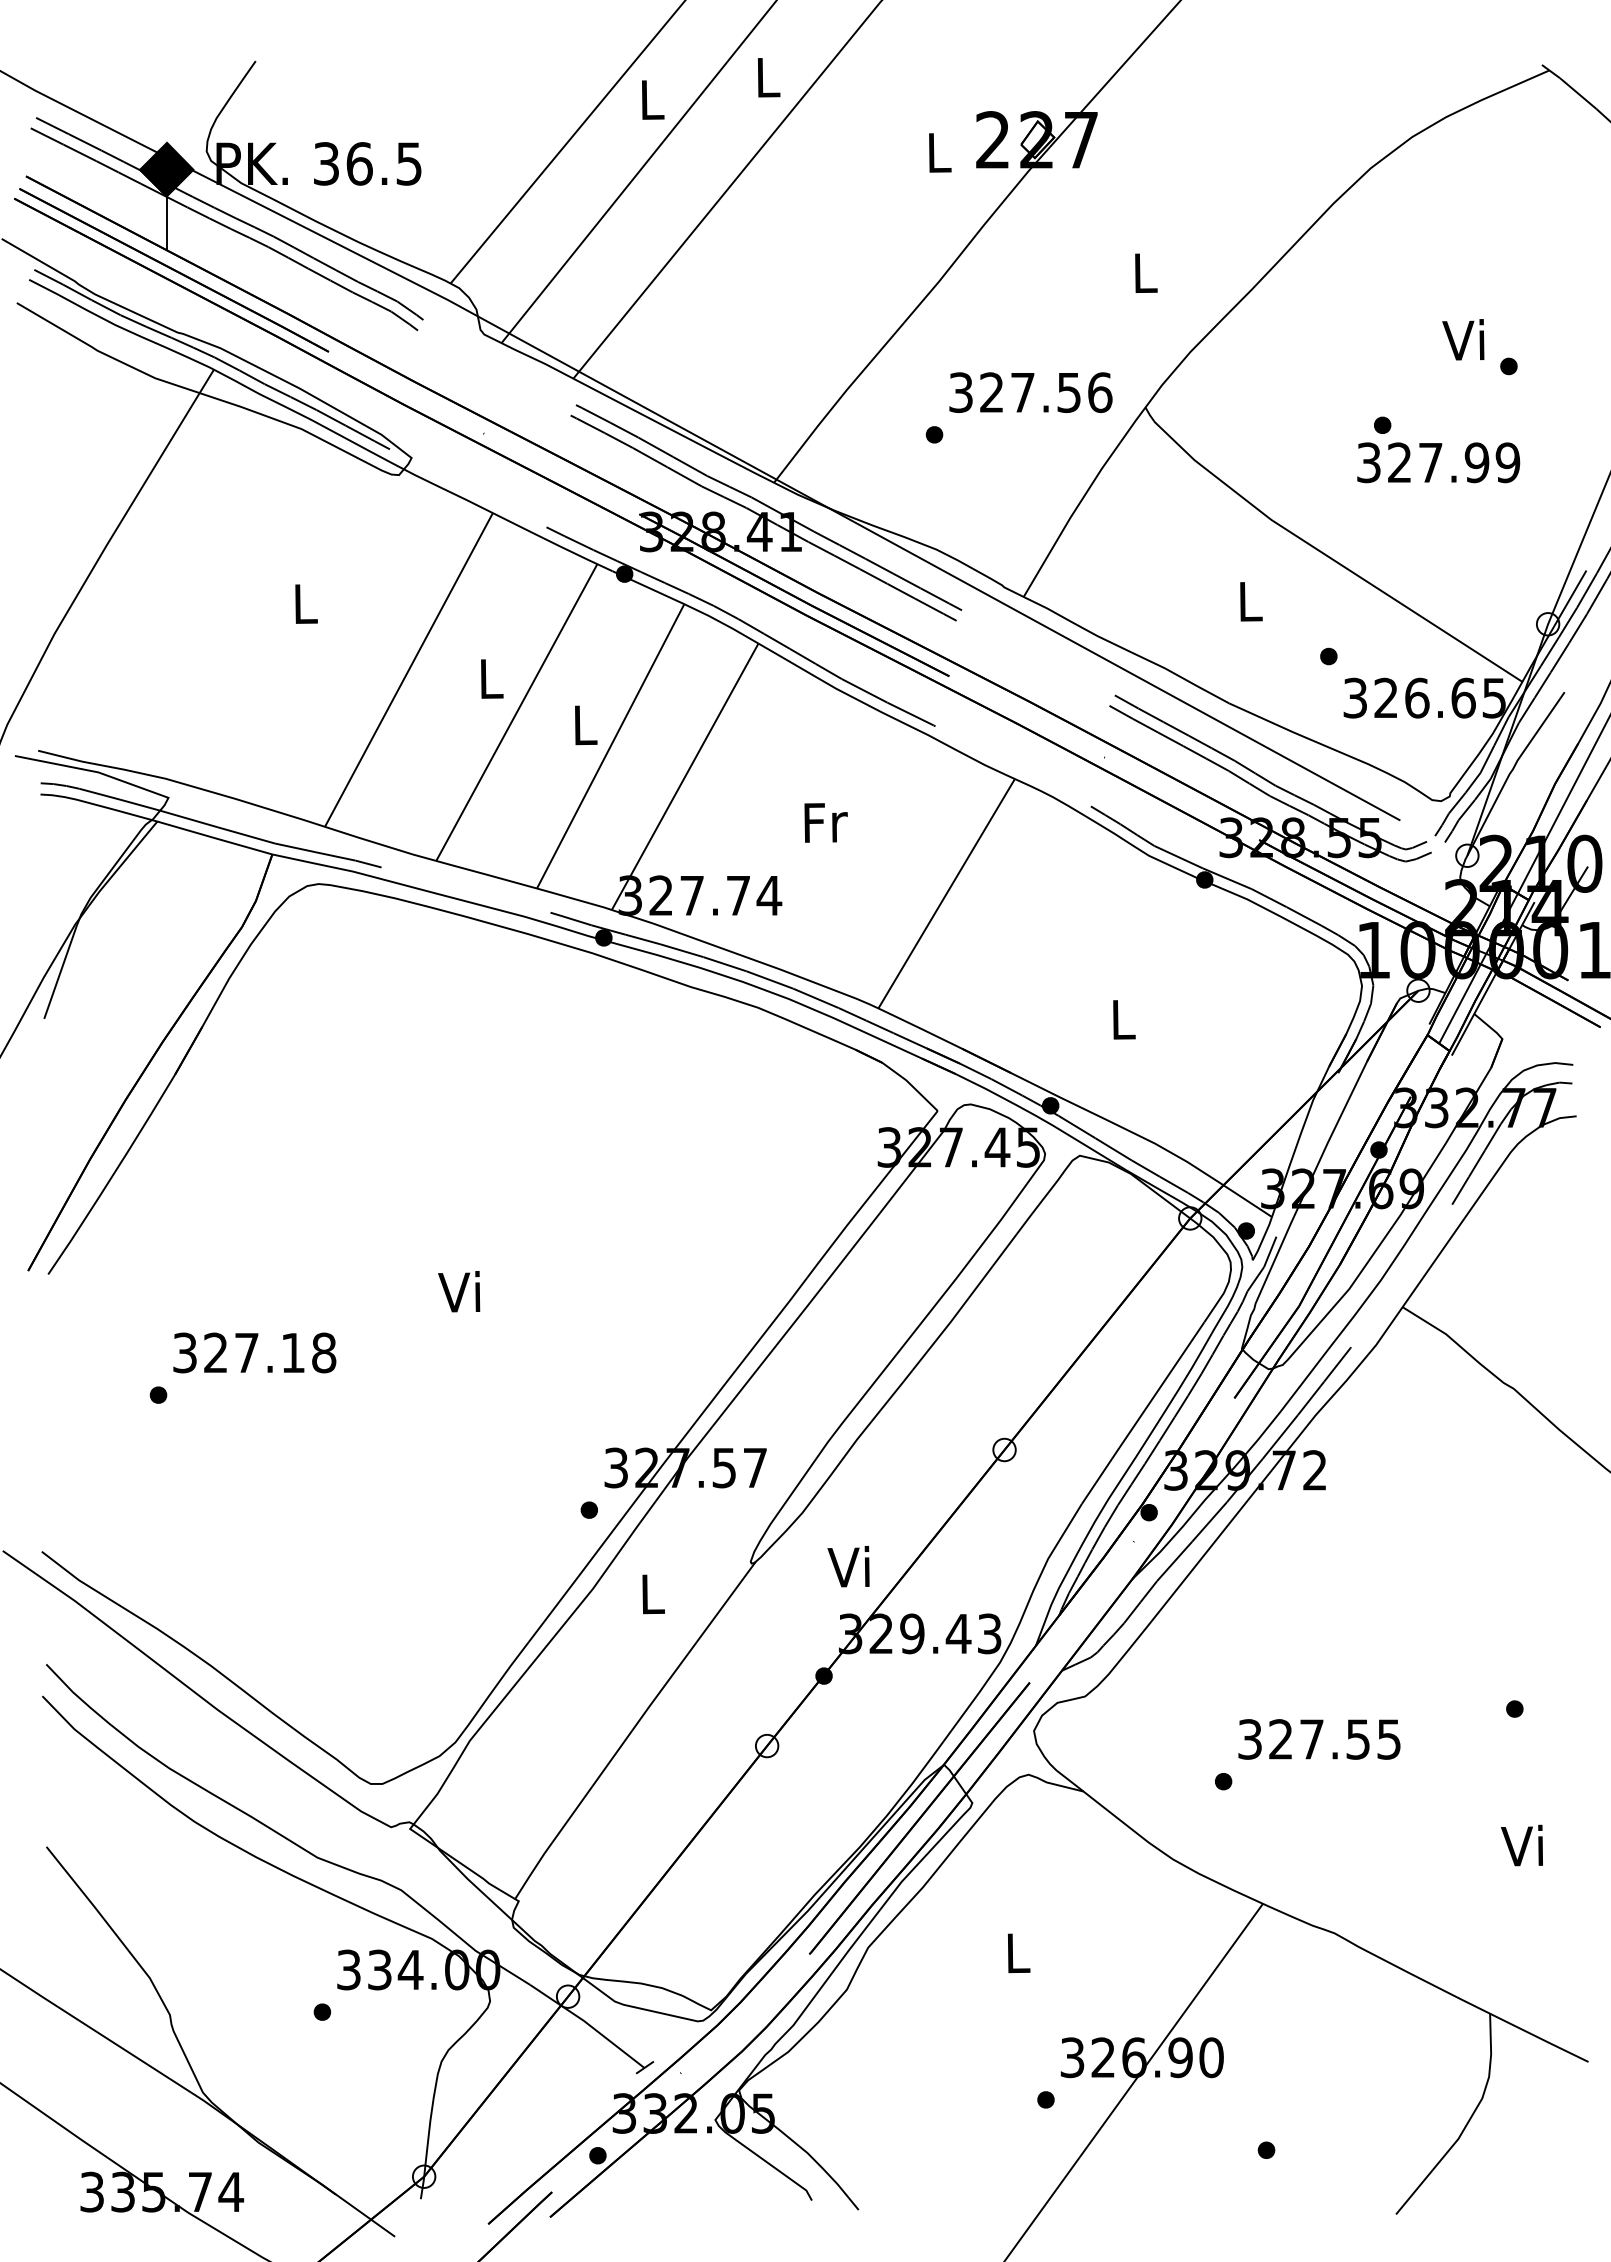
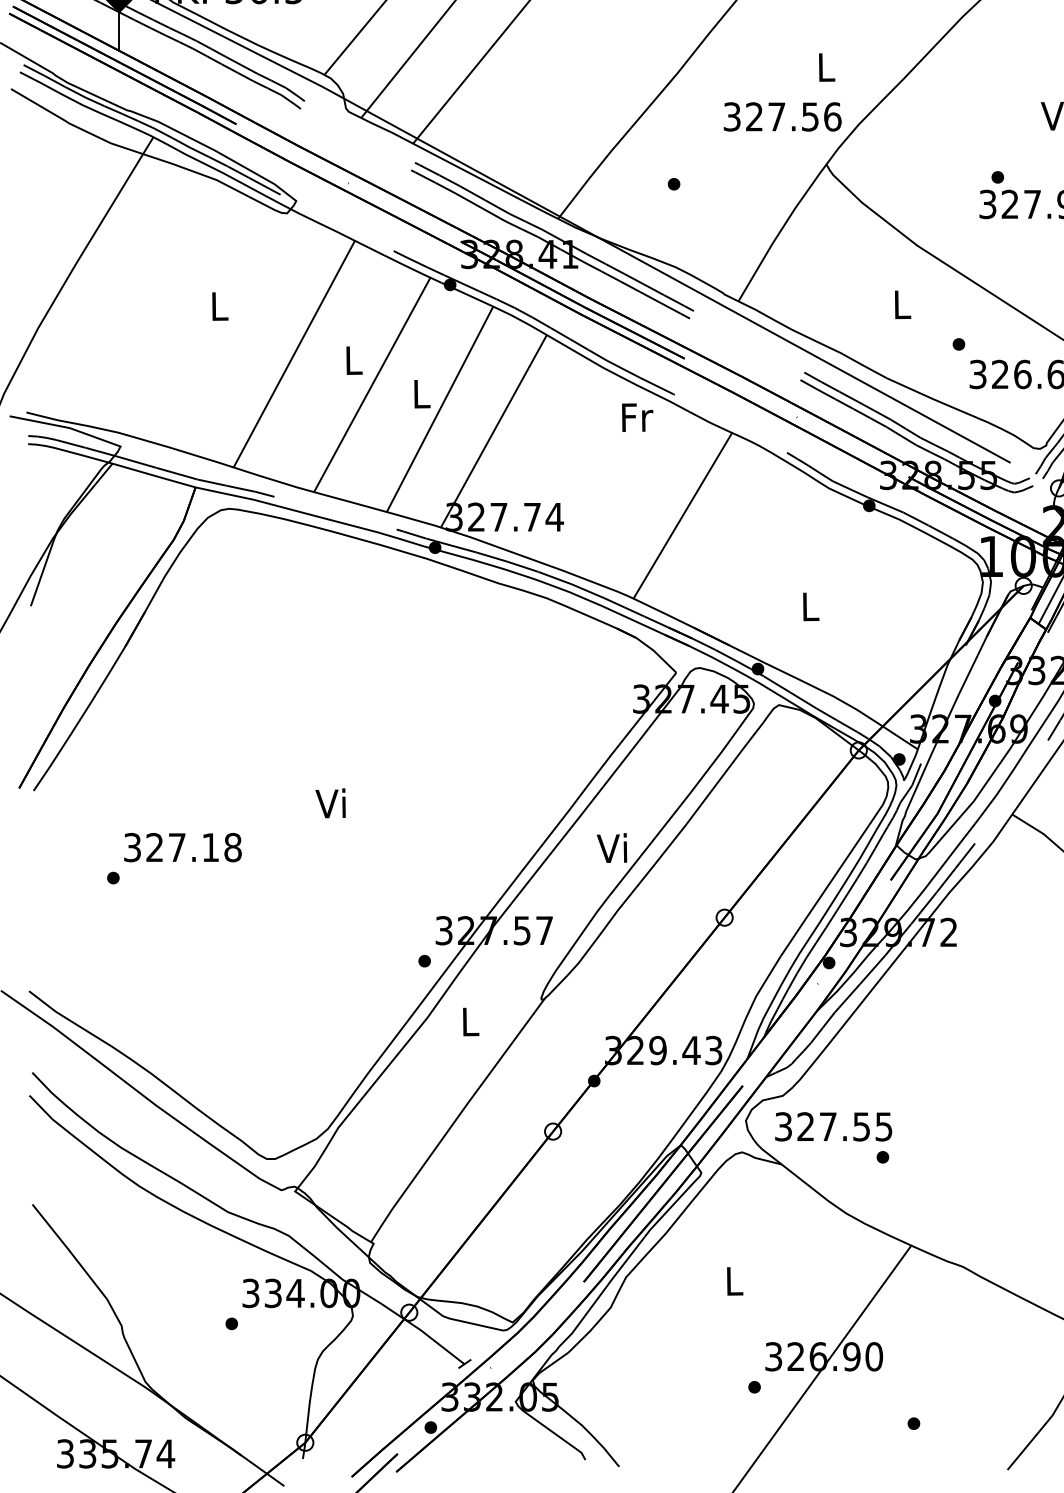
text: (1030, 392) -> (782, 116), moved
text: (825, 822) -> (637, 417), moved
text: (848, 1566) -> (611, 847), moved
text: (1319, 1739) -> (833, 1126), moved

